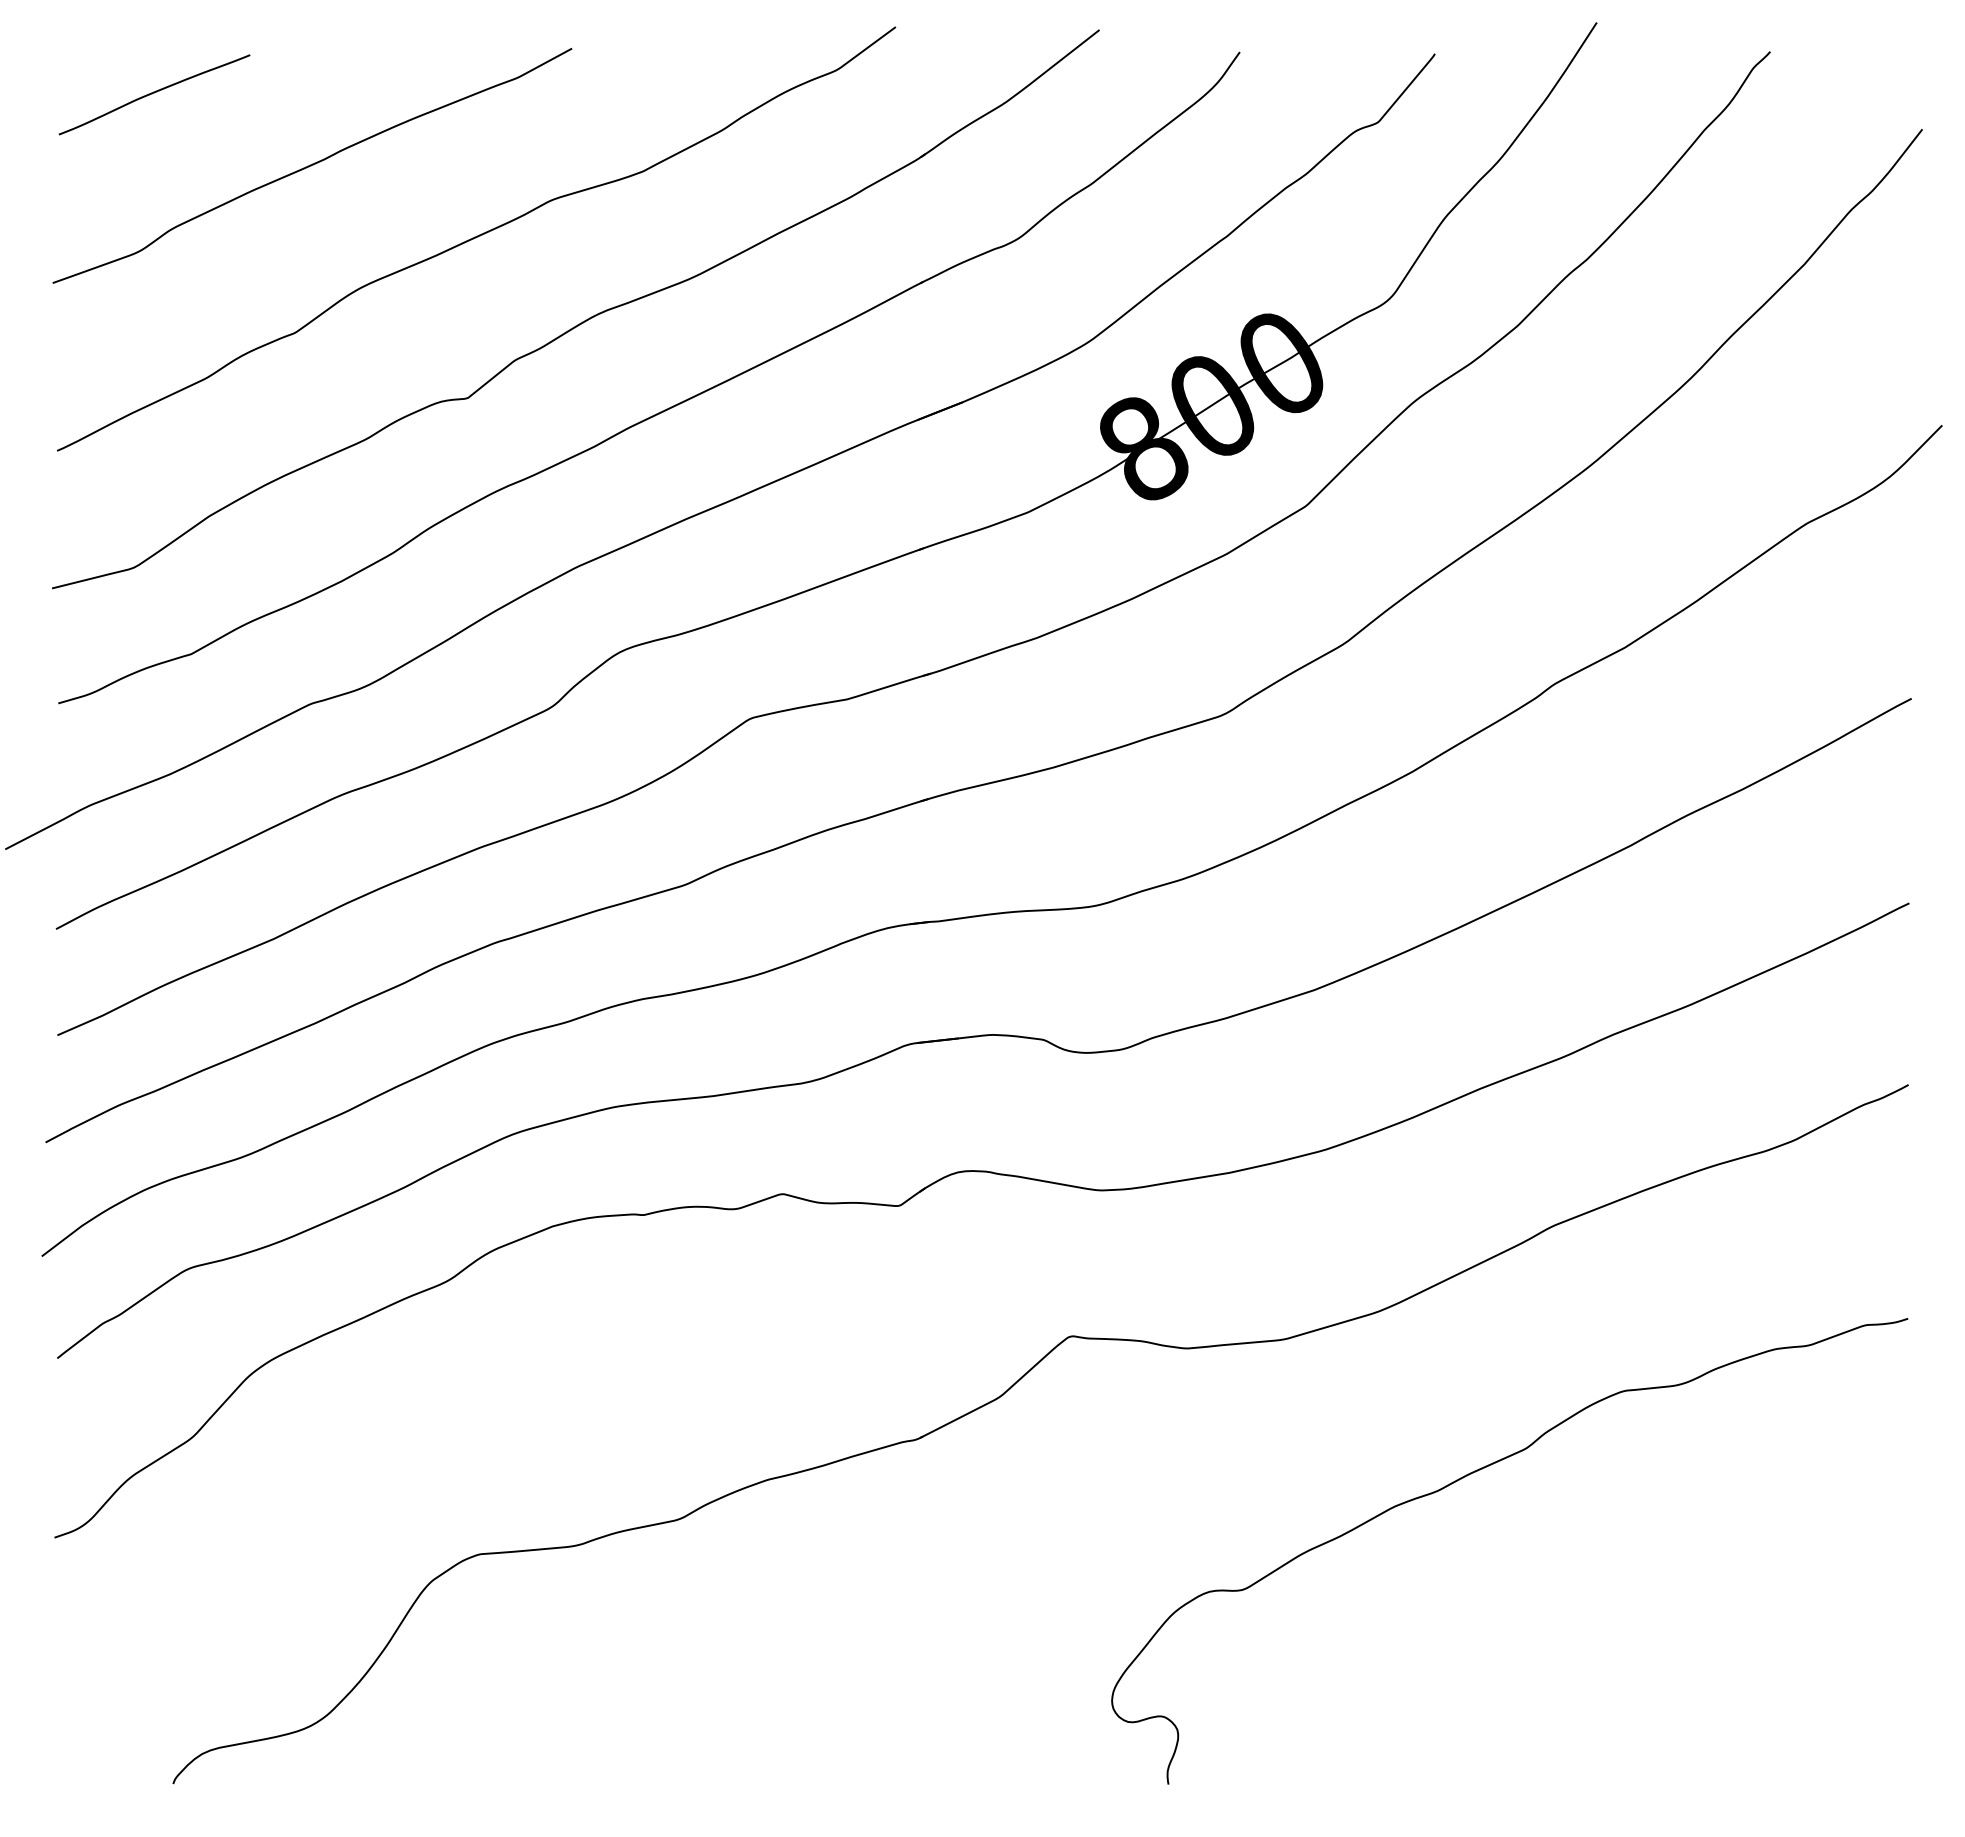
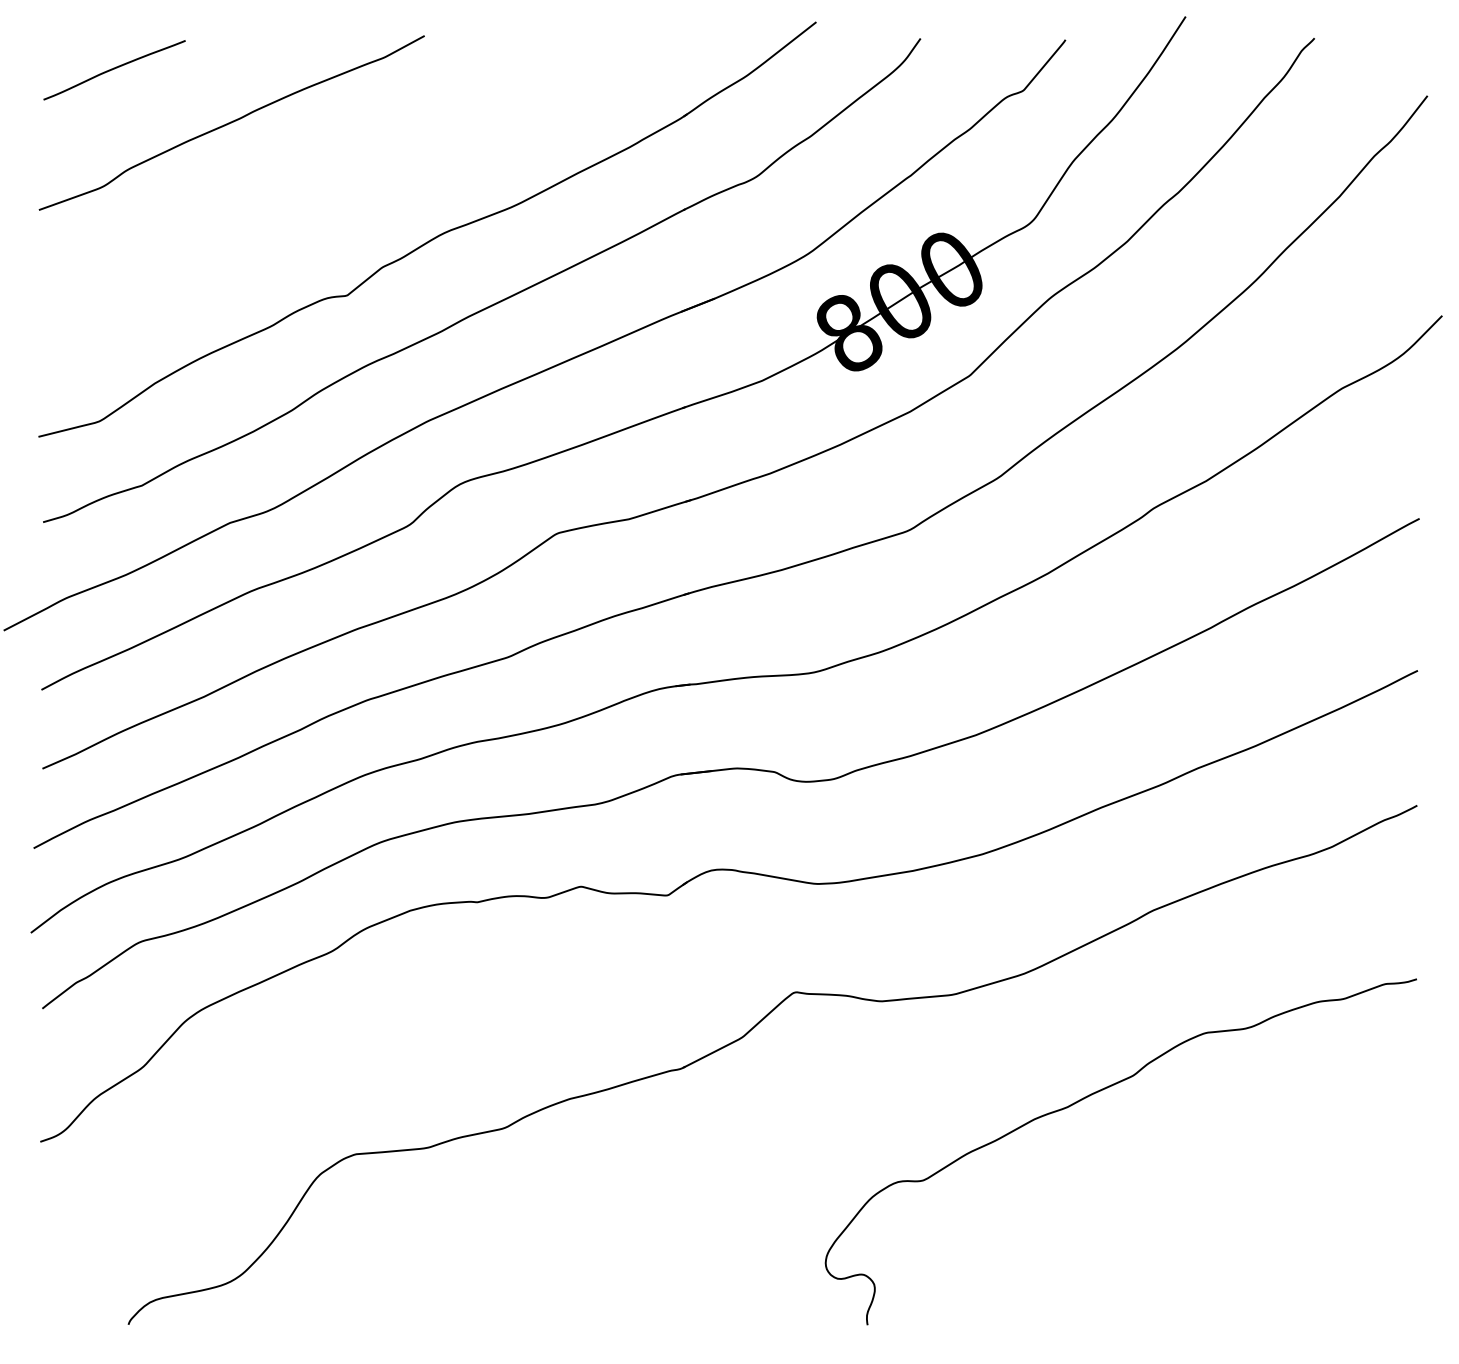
curve: (476, 237) -> (353, 176), removed

